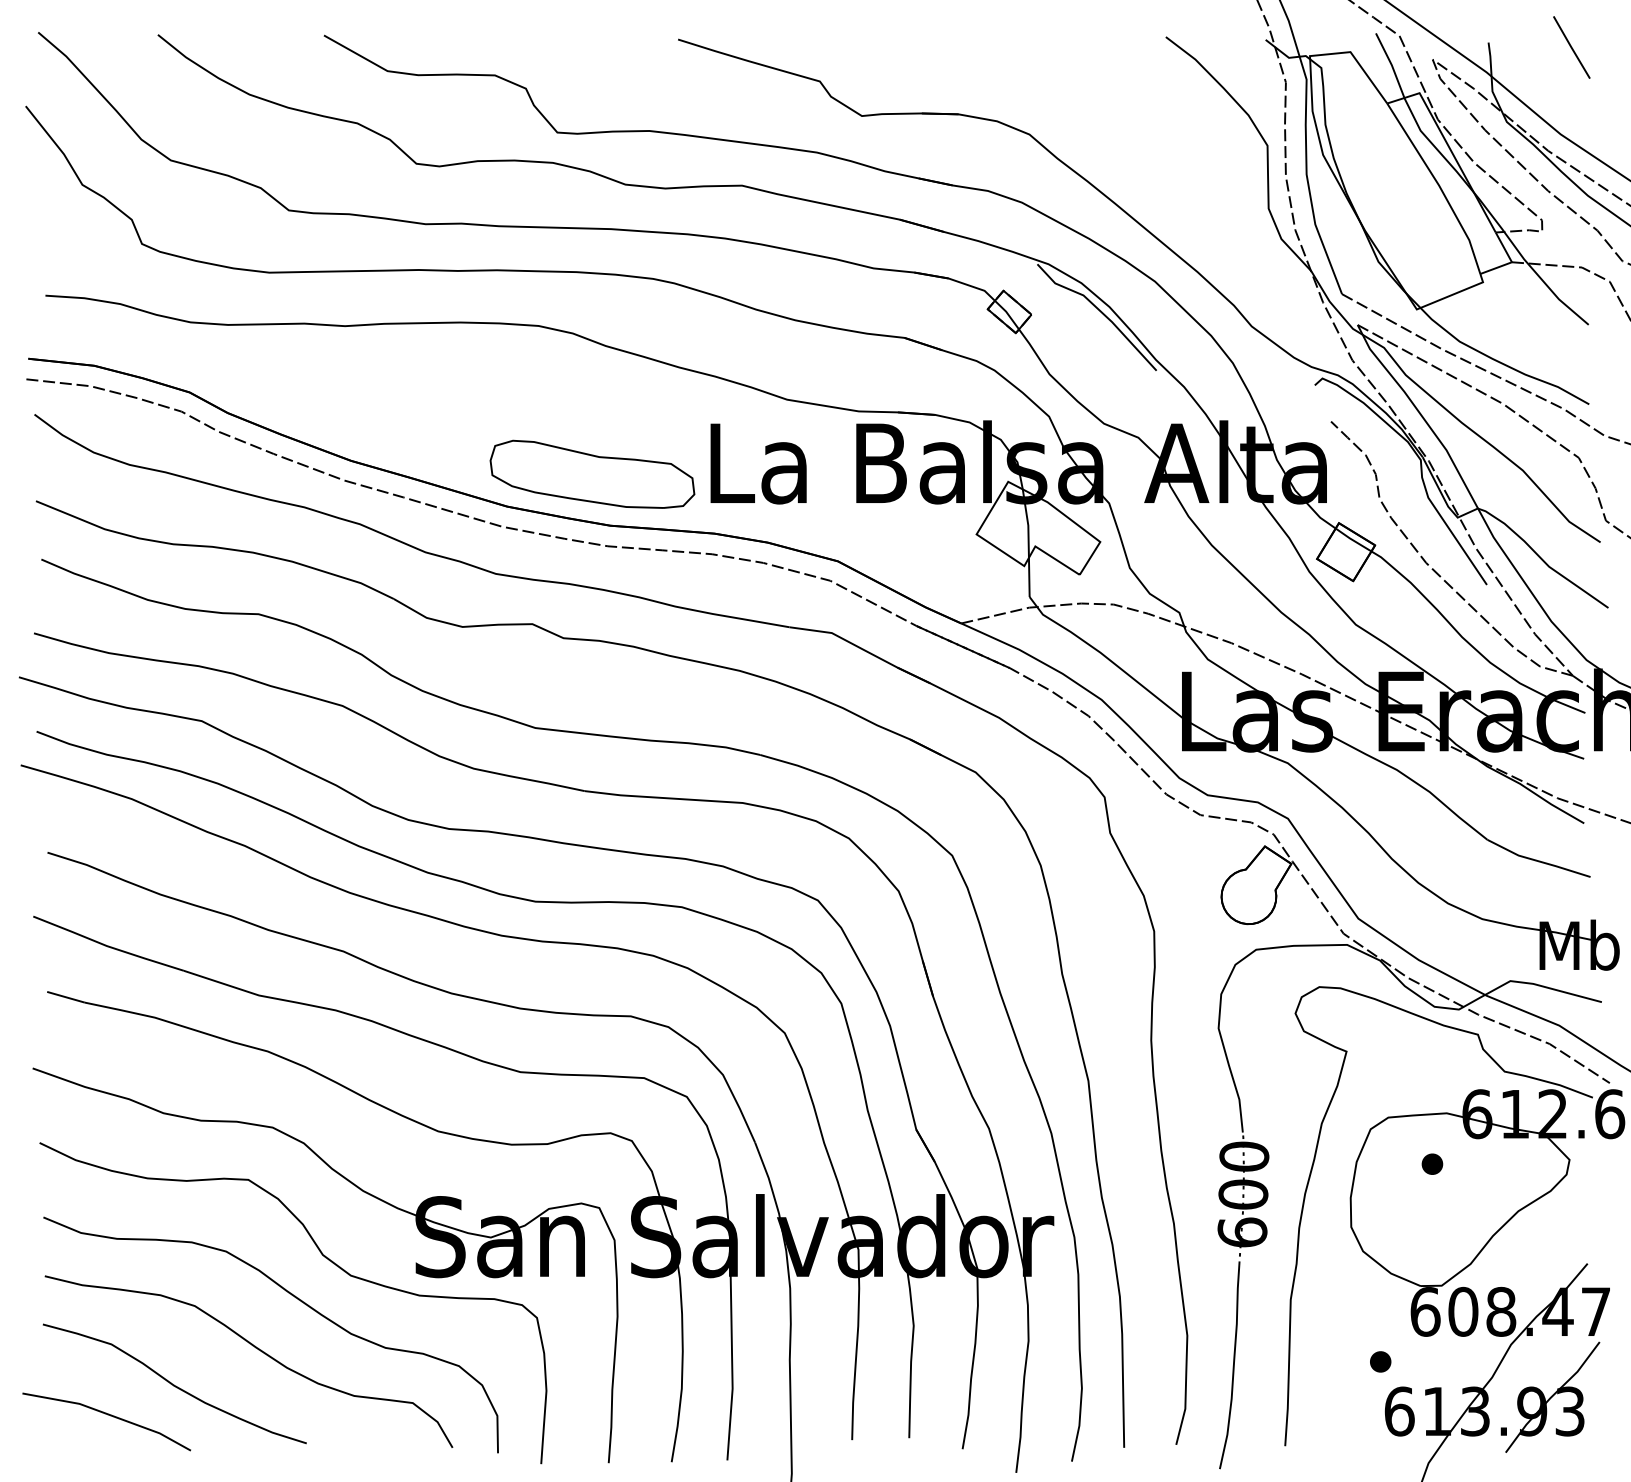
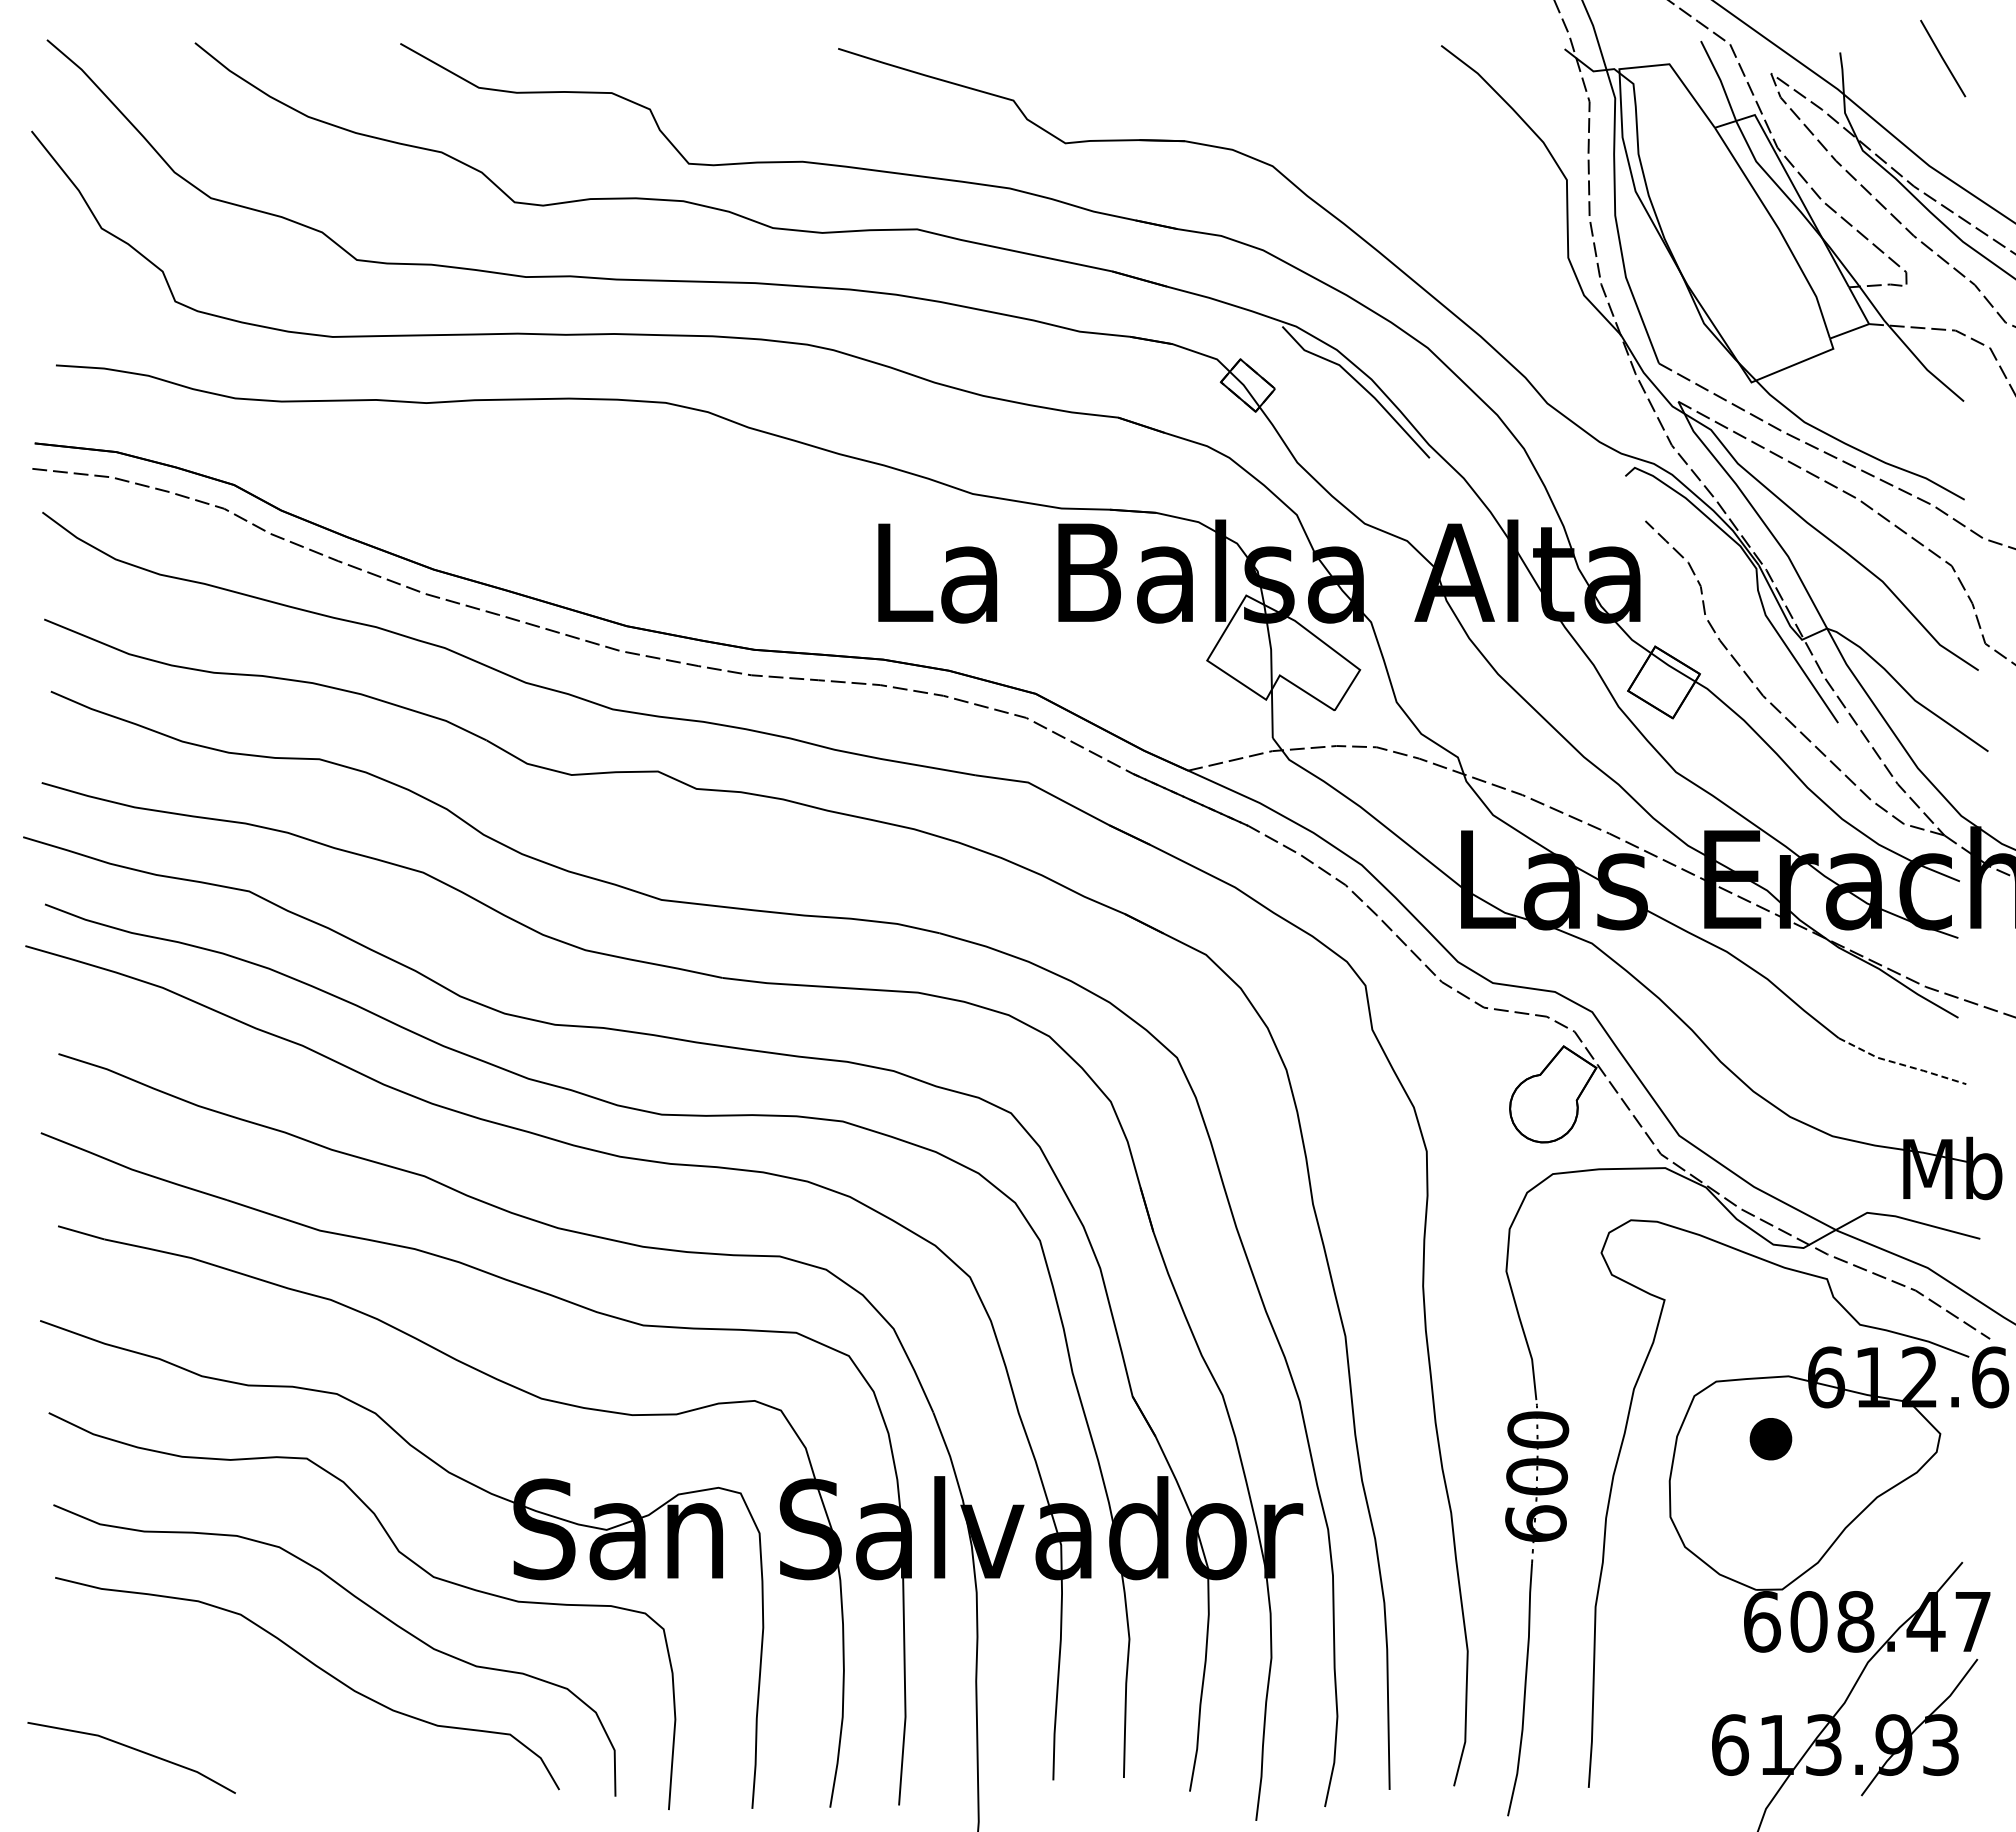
part: (592, 473) -> (732, 585), removed
line: (1538, 861) -> (1901, 1064), solid -> dashed
part: (1432, 1164) -> (1770, 1439), size x1.6
part: (1380, 1361) -> (1706, 1683), removed
curve: (173, 1384) -> (214, 1711), removed

